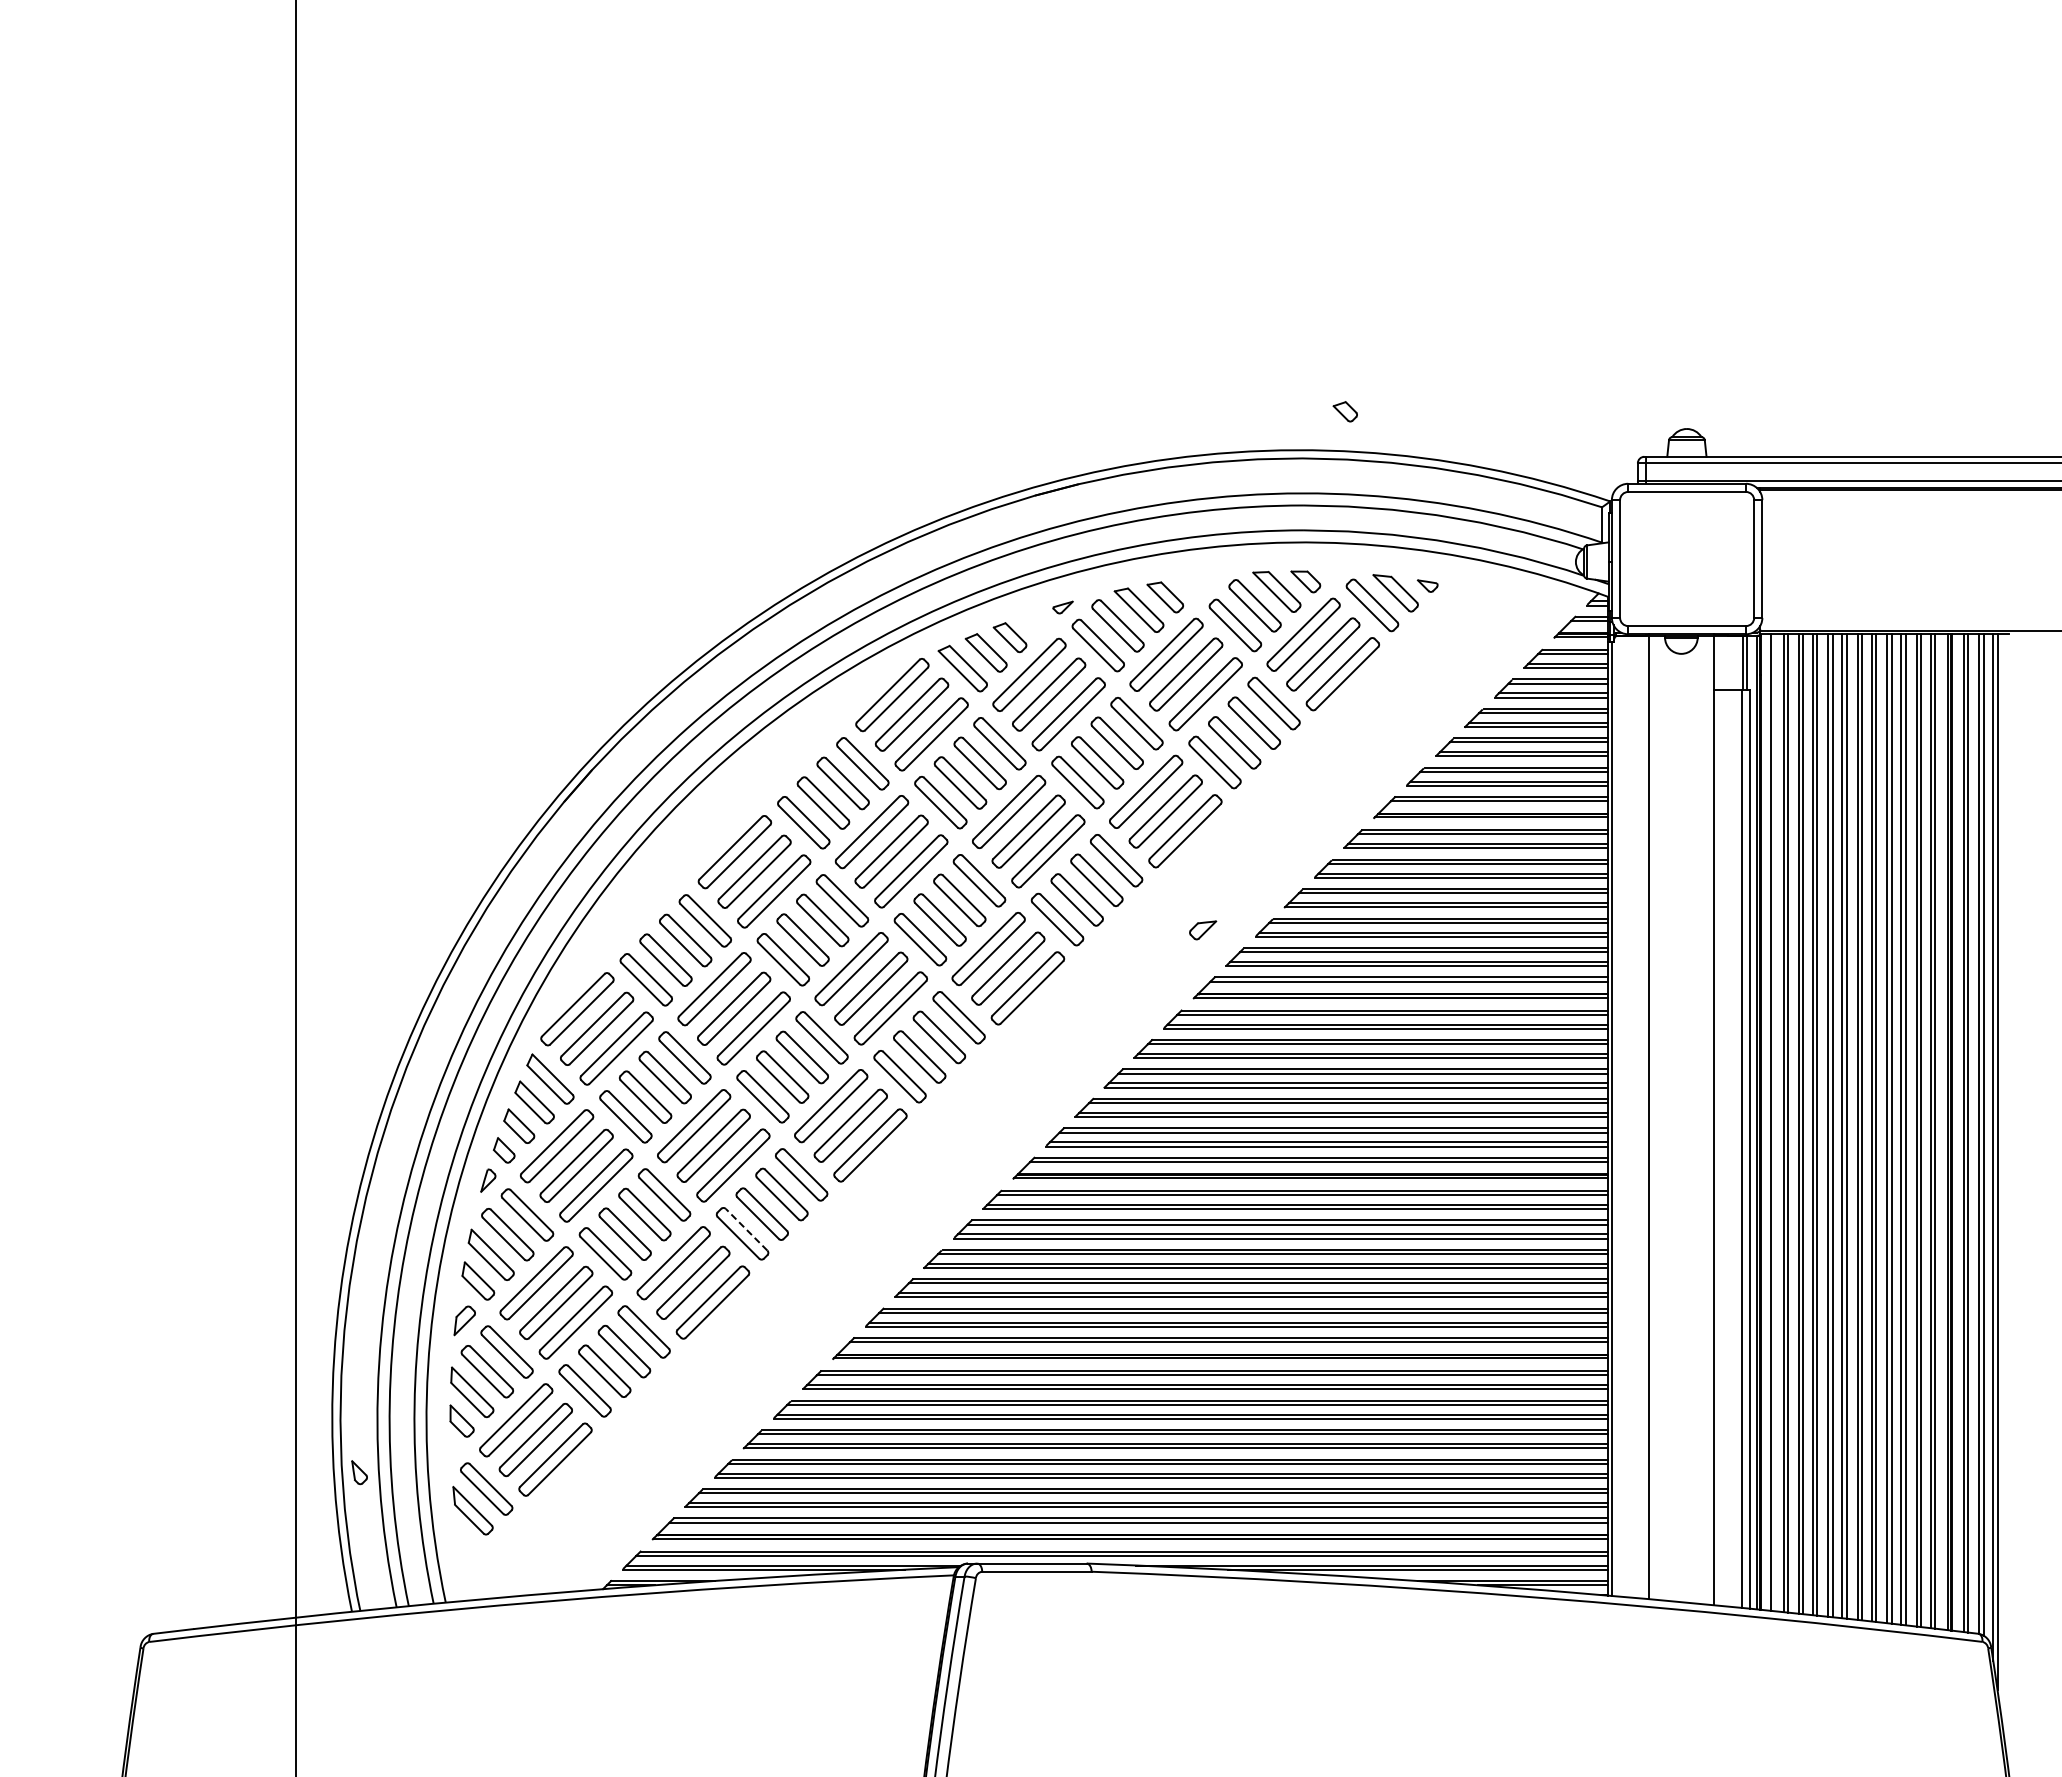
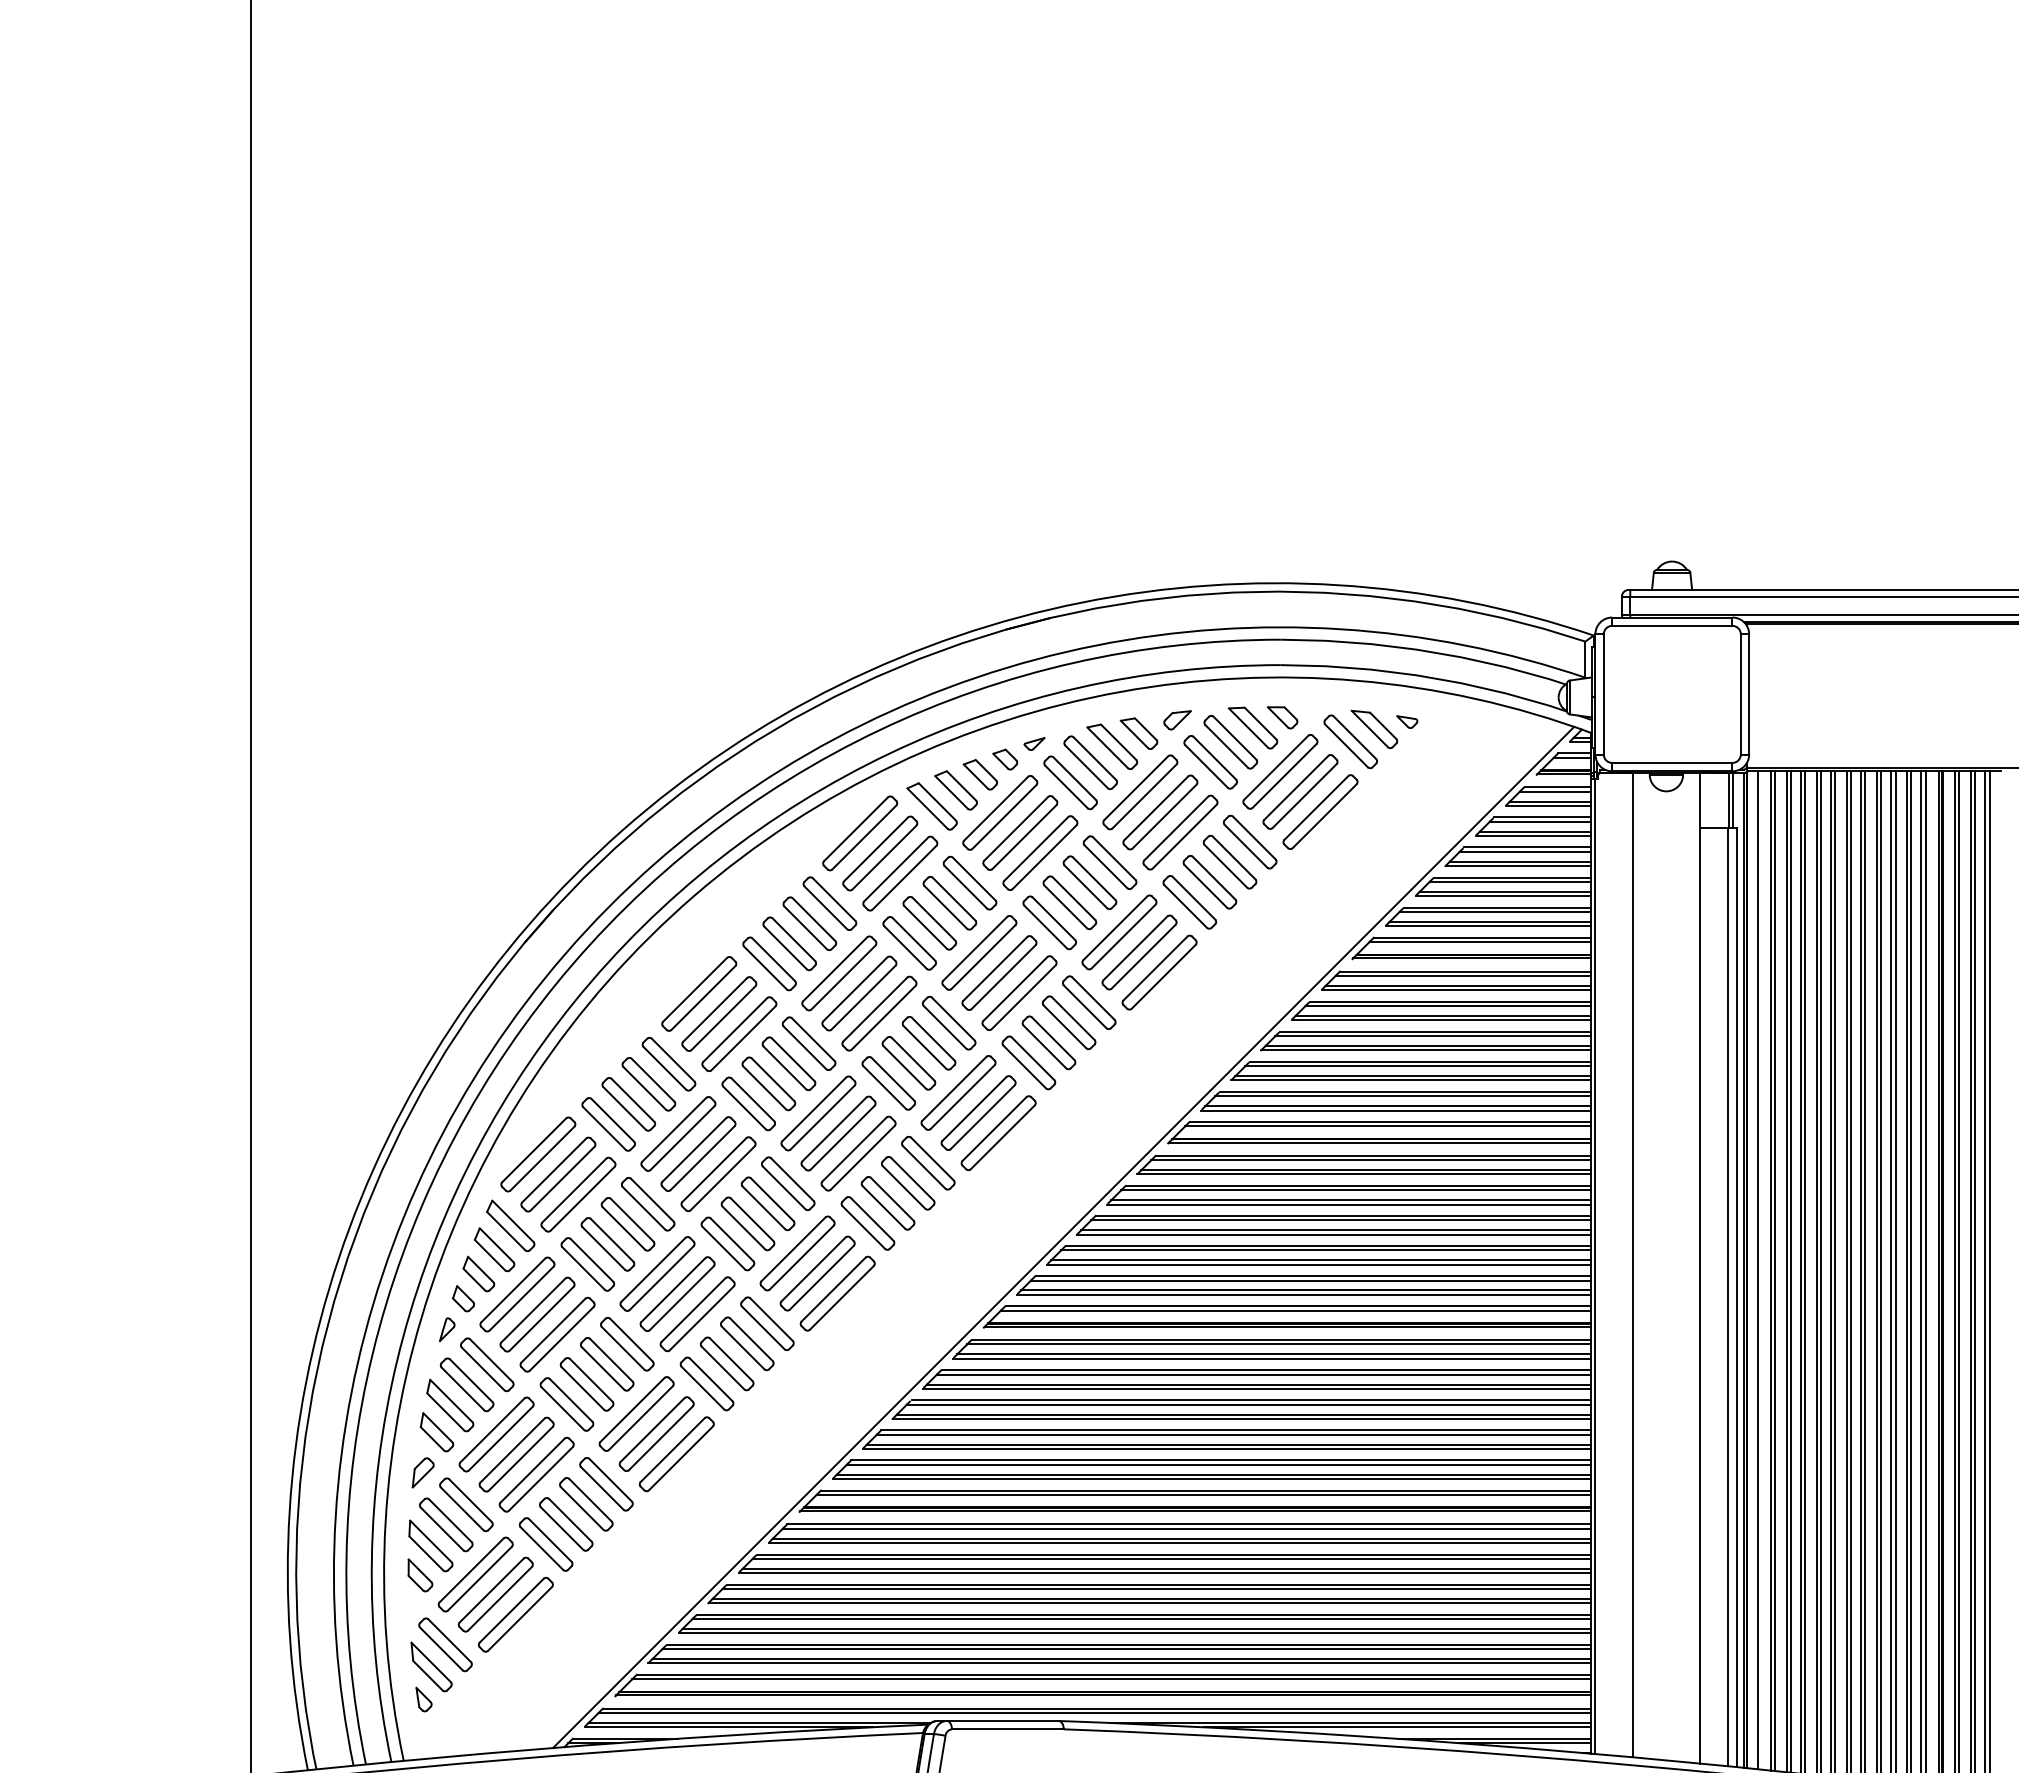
part: (1344, 411) -> (1004, 759), moved
part: (1203, 930) -> (1178, 720), moved
line: (1091, 1090) -> (1063, 1237), added
line: (746, 1229) -> (711, 1379), dashed -> solid
part: (359, 1472) -> (423, 1699), moved

